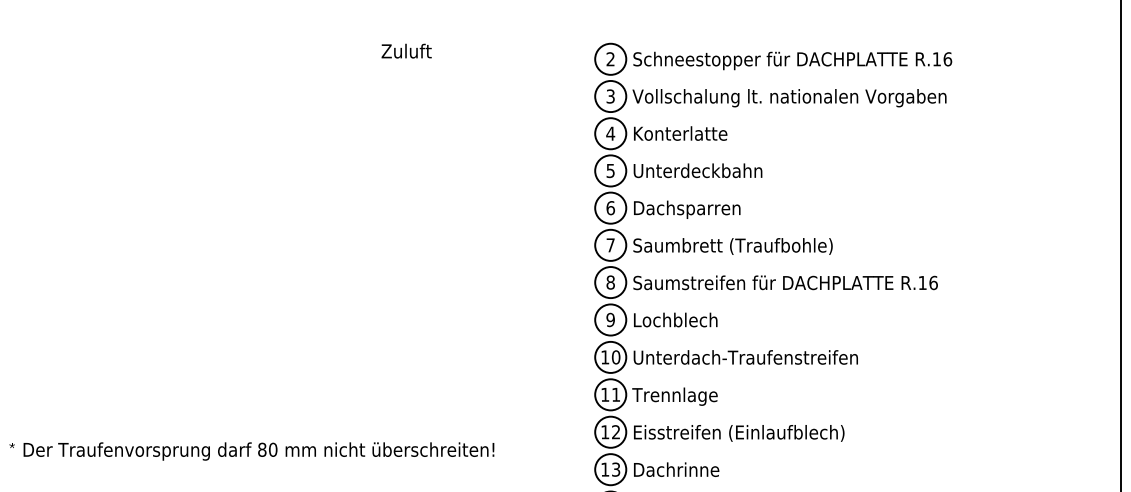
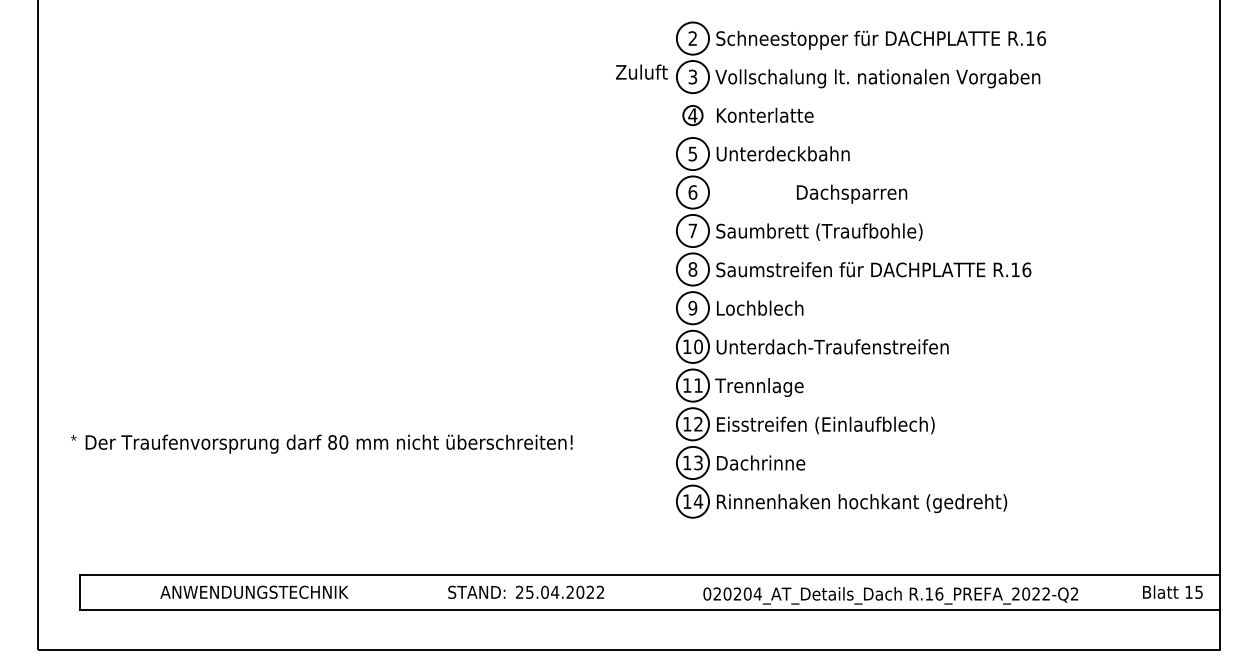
text: (406, 50) -> (641, 71), moved
circle: (610, 133) -> (692, 115), size x0.6
text: (687, 209) -> (852, 193), moved

